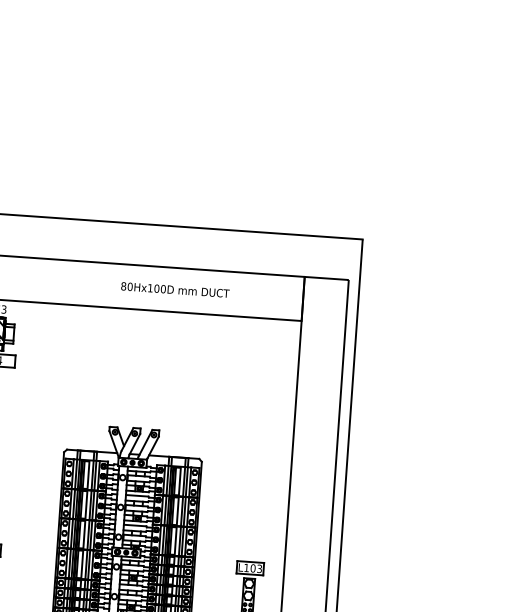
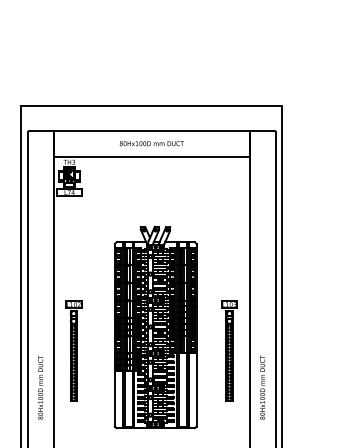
text: (174, 289) -> (151, 143), moved

